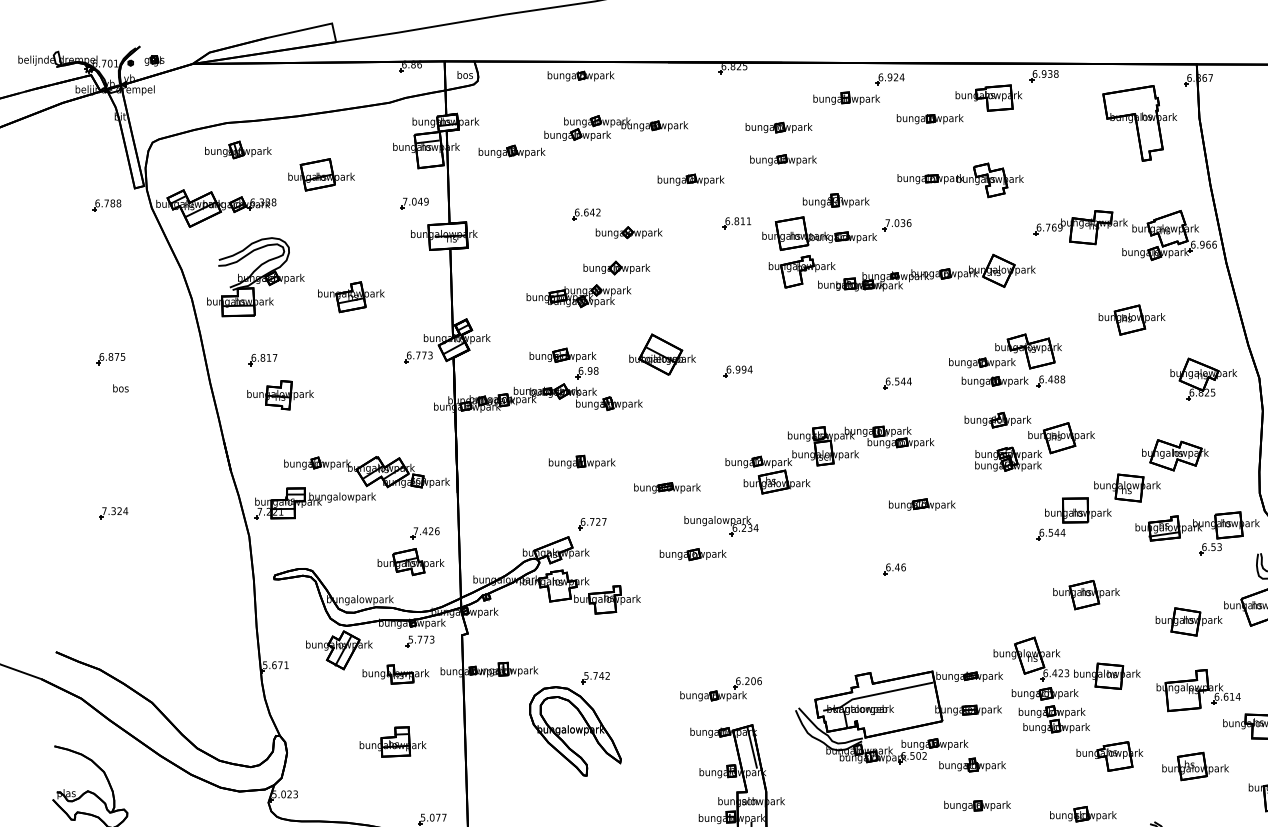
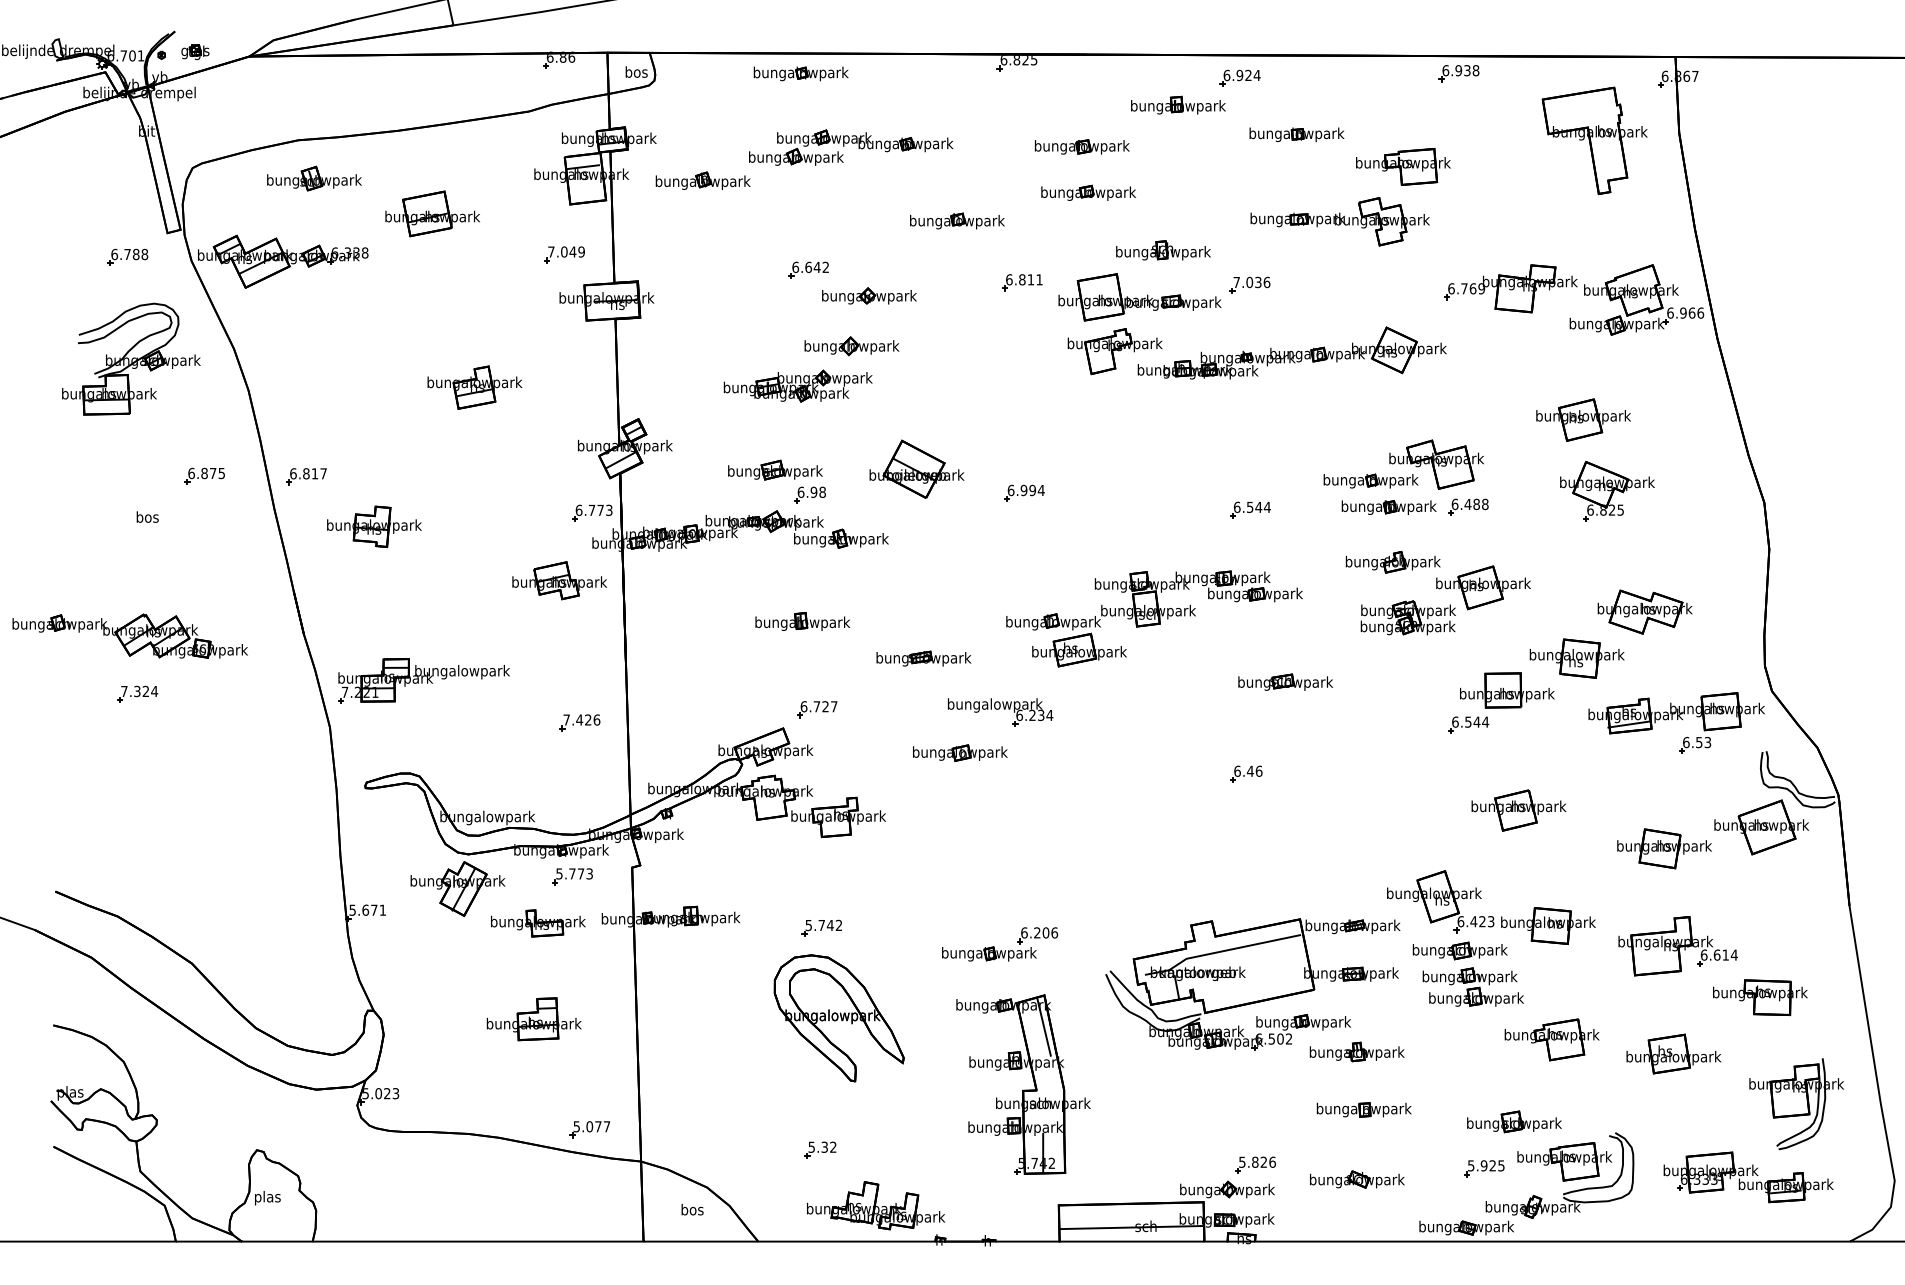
part: (989, 97) -> (1403, 166), moved
part: (255, 276) -> (131, 358), moved
part: (418, 356) -> (592, 512), moved
part: (110, 358) -> (204, 475), moved
part: (263, 359) -> (306, 476), moved
part: (1203, 379) -> (1607, 491), moved
part: (366, 471) -> (129, 635), moved
part: (410, 561) -> (559, 580), moved
part: (574, 731) -> (838, 1018), moved

